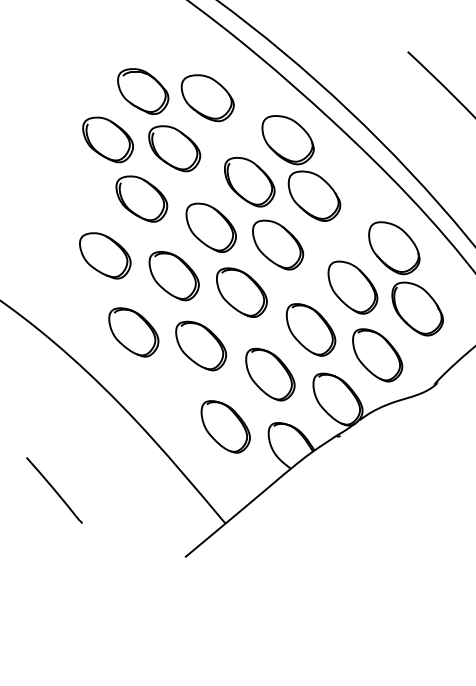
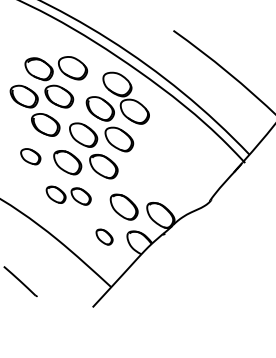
part: (104, 255) -> (30, 156), size x0.7
part: (365, 299) -> (168, 161), removed
part: (167, 338) -> (68, 195), size x0.7
part: (225, 425) -> (104, 236), size x0.6

